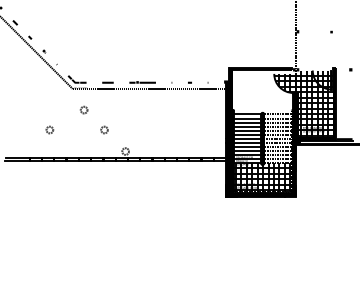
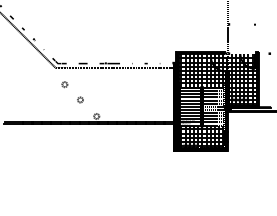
hatch: (261, 91) -> (201, 70), added
circle: (49, 129) -> (38, 99), removed

